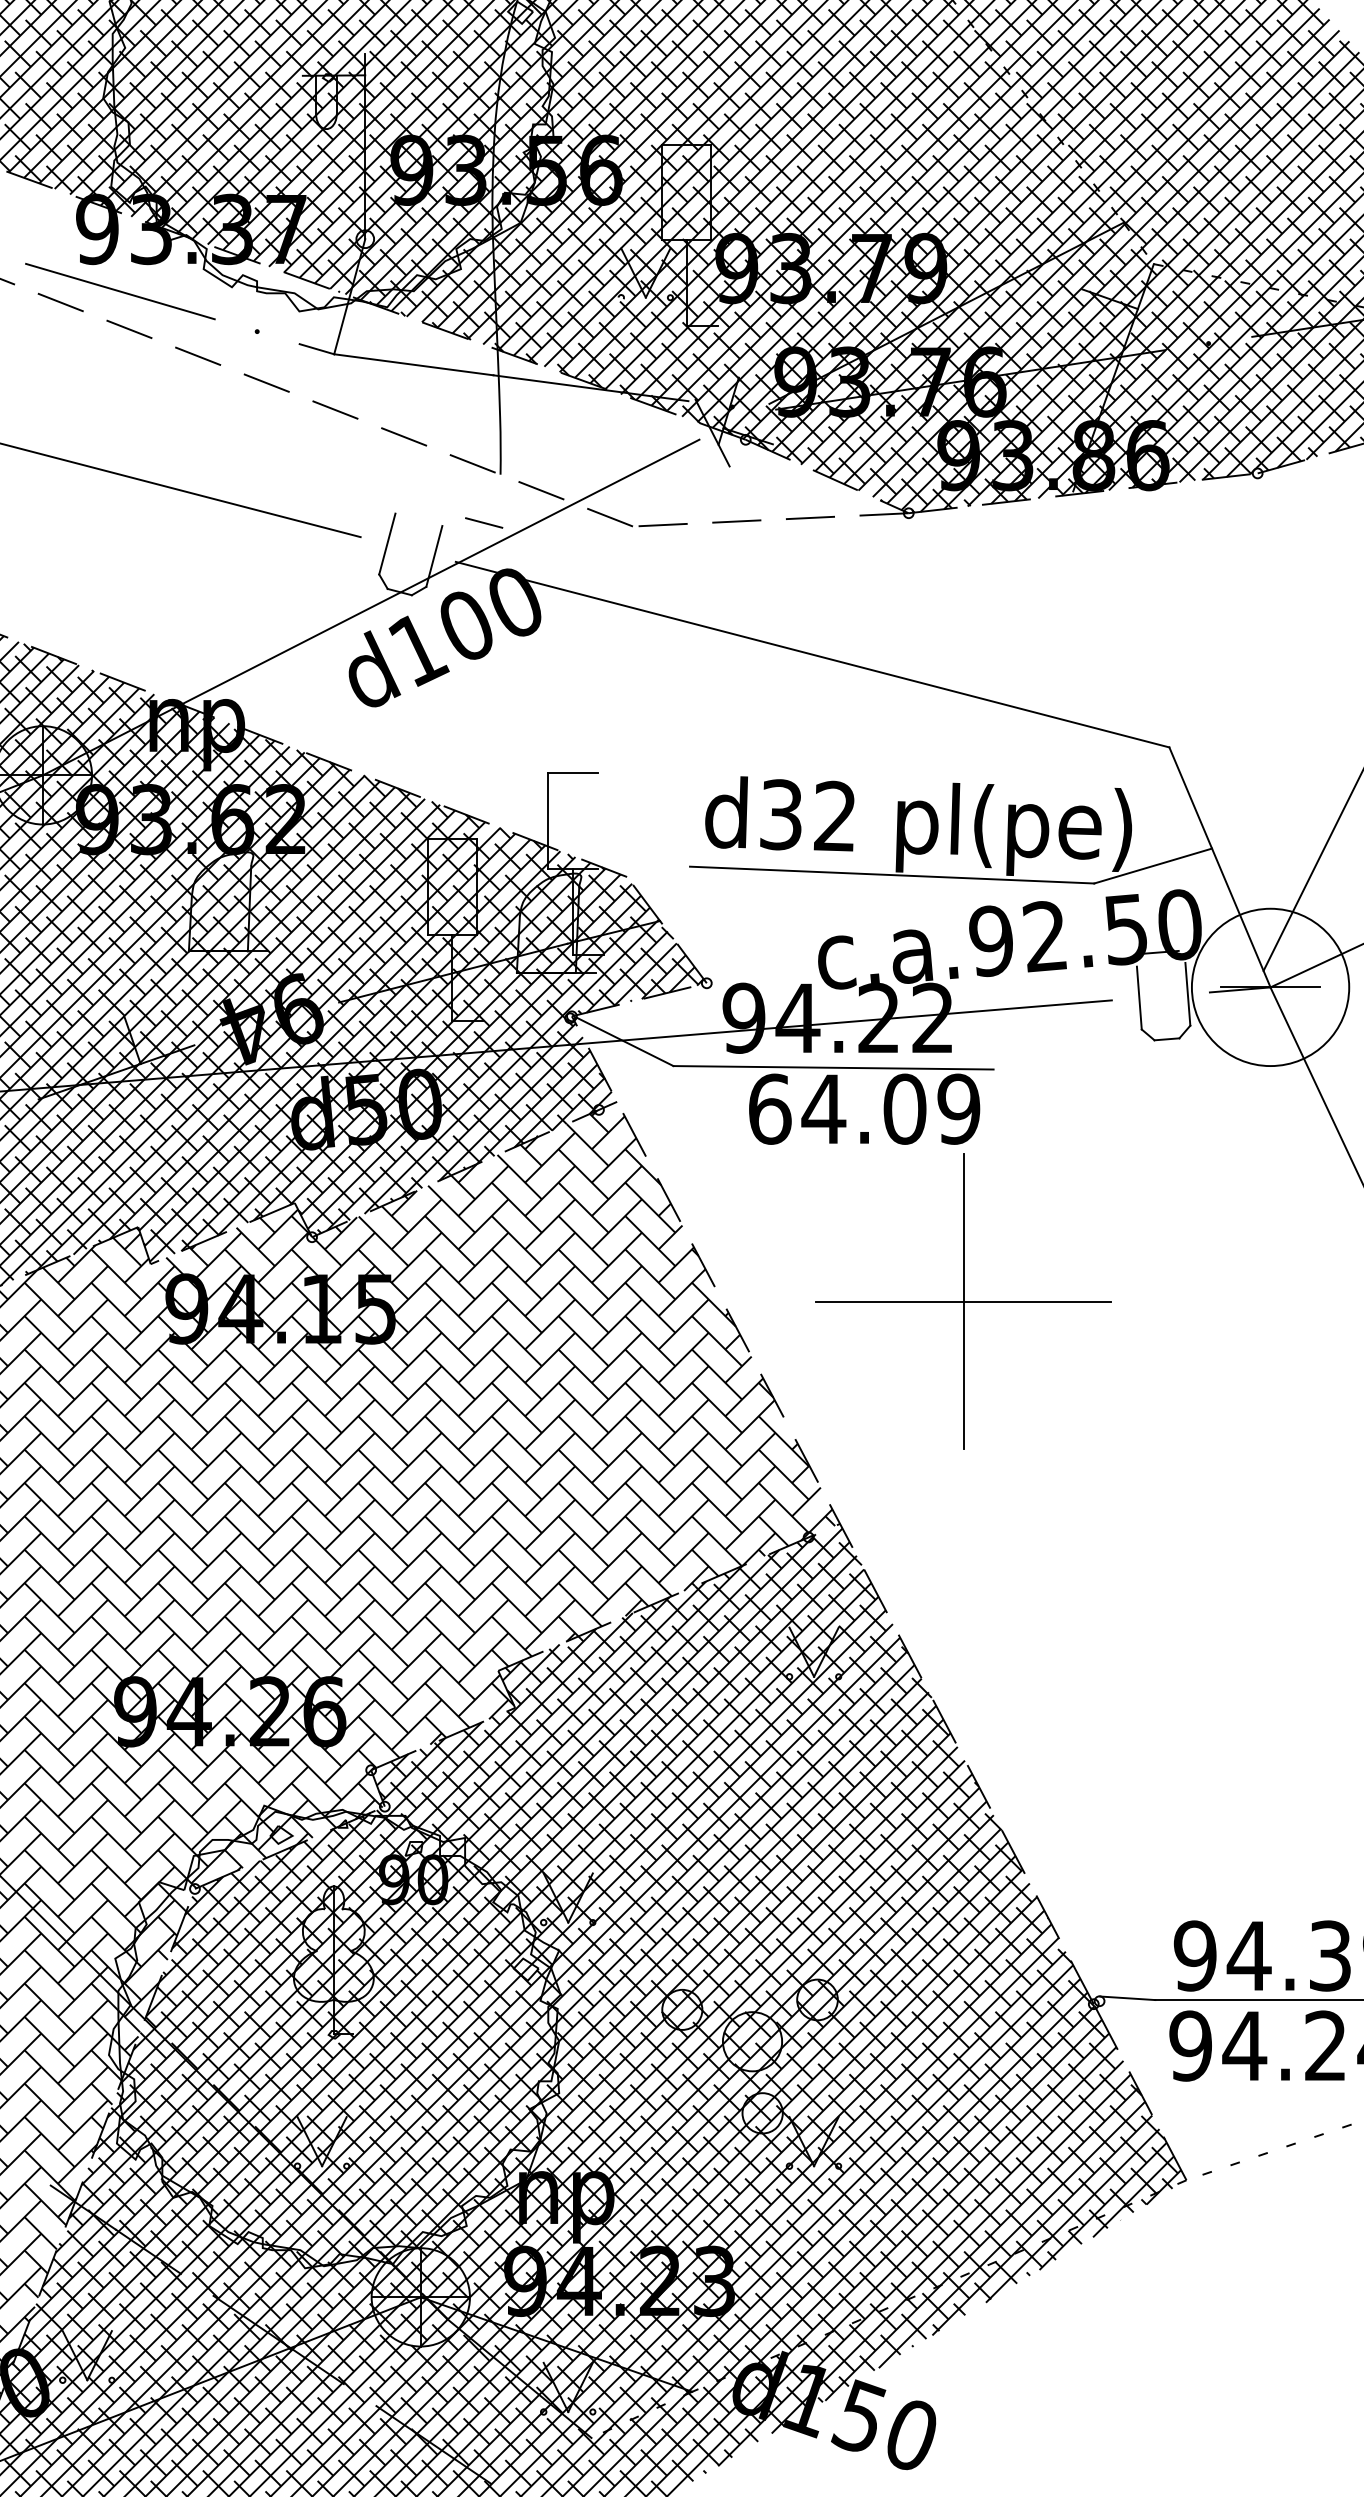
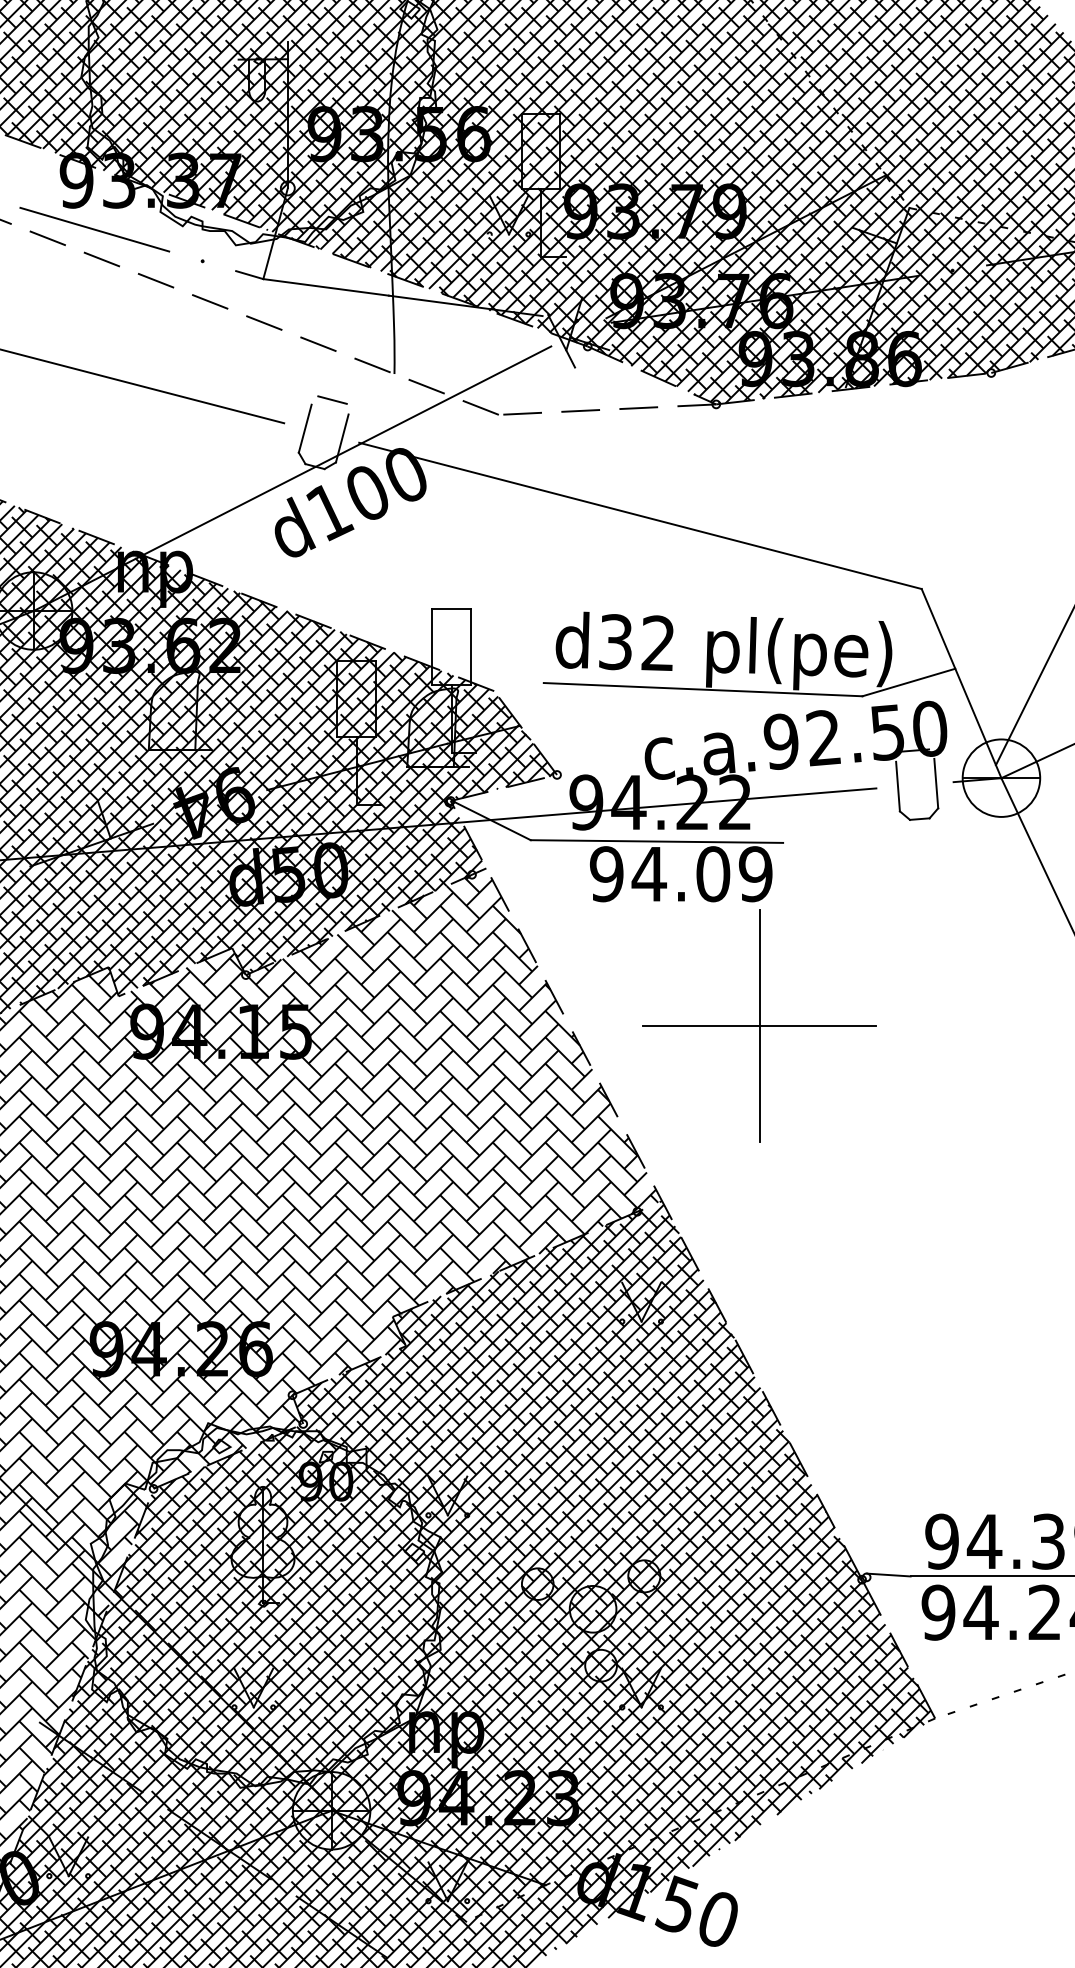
line: (484, 522) -> (332, 399), moved
line: (597, 820) -> (470, 646), added
circle: (1270, 986) -> (1001, 777), size x0.62
text: (769, 1109) -> (606, 874), 64.09 -> 94.09

